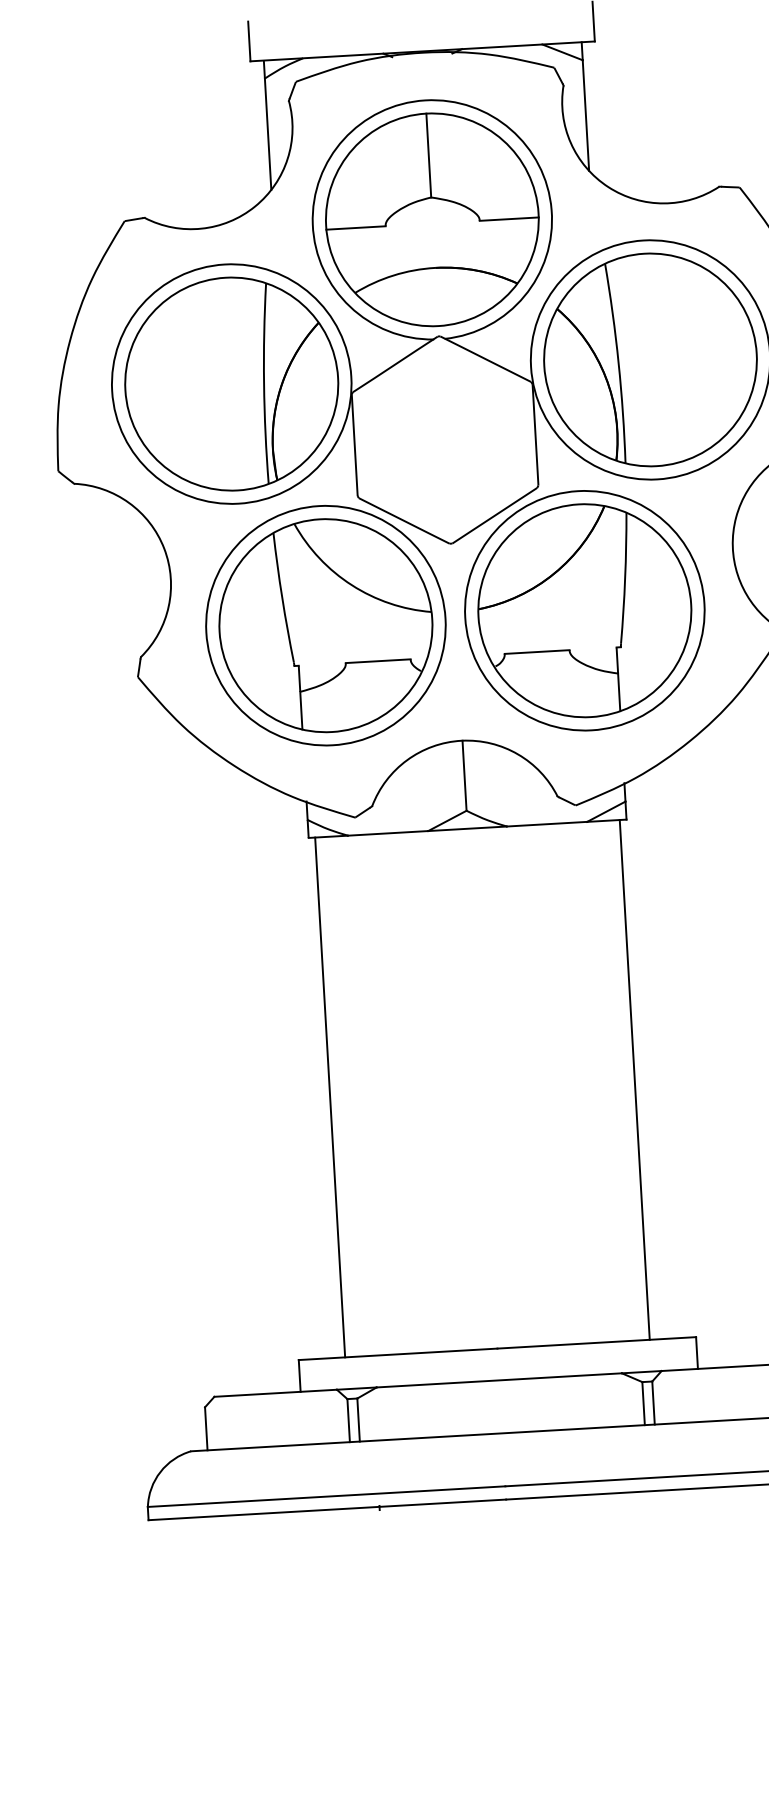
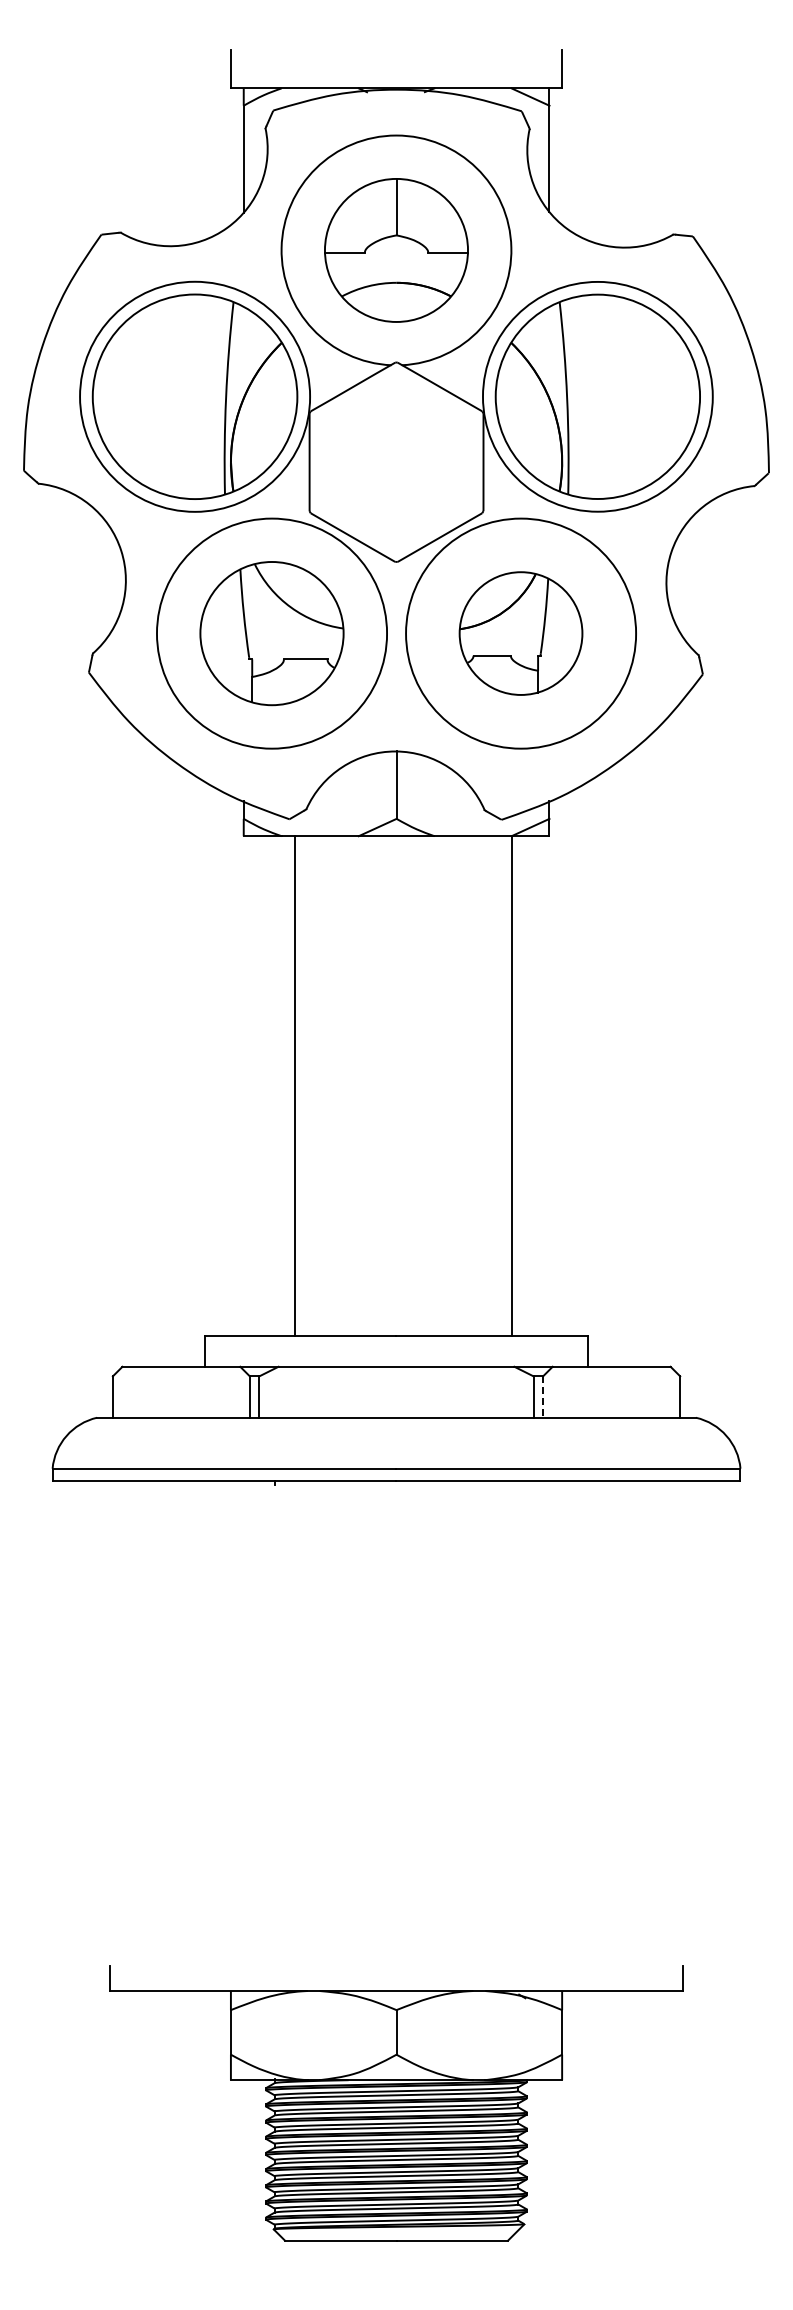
part: (432, 219) -> (396, 250), size x0.7
part: (584, 610) -> (520, 633), size x0.6
part: (325, 625) -> (271, 633), size x0.7
line: (634, 1080) -> (511, 1086), moved
line: (329, 1097) -> (294, 1086), moved
line: (653, 1403) -> (543, 1397), solid -> dashed

